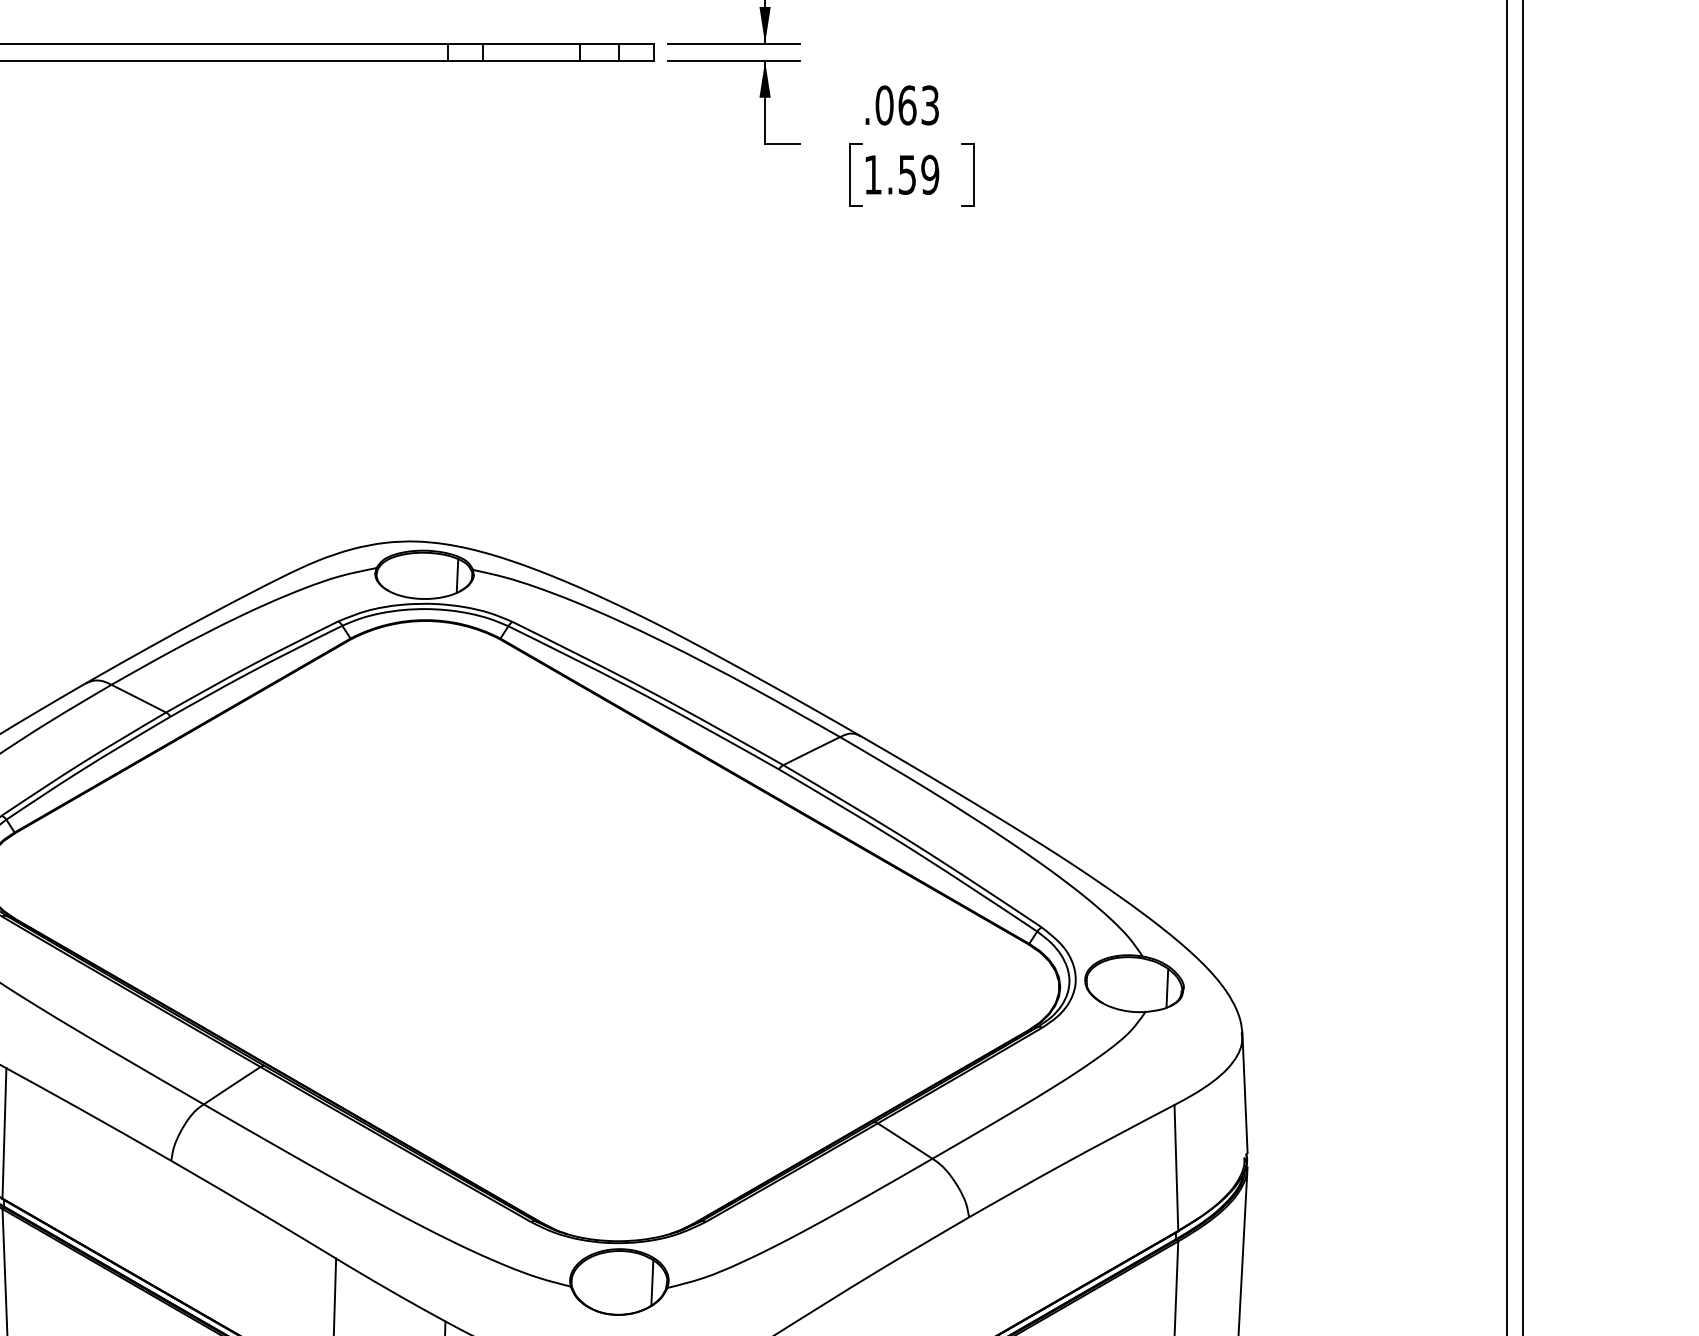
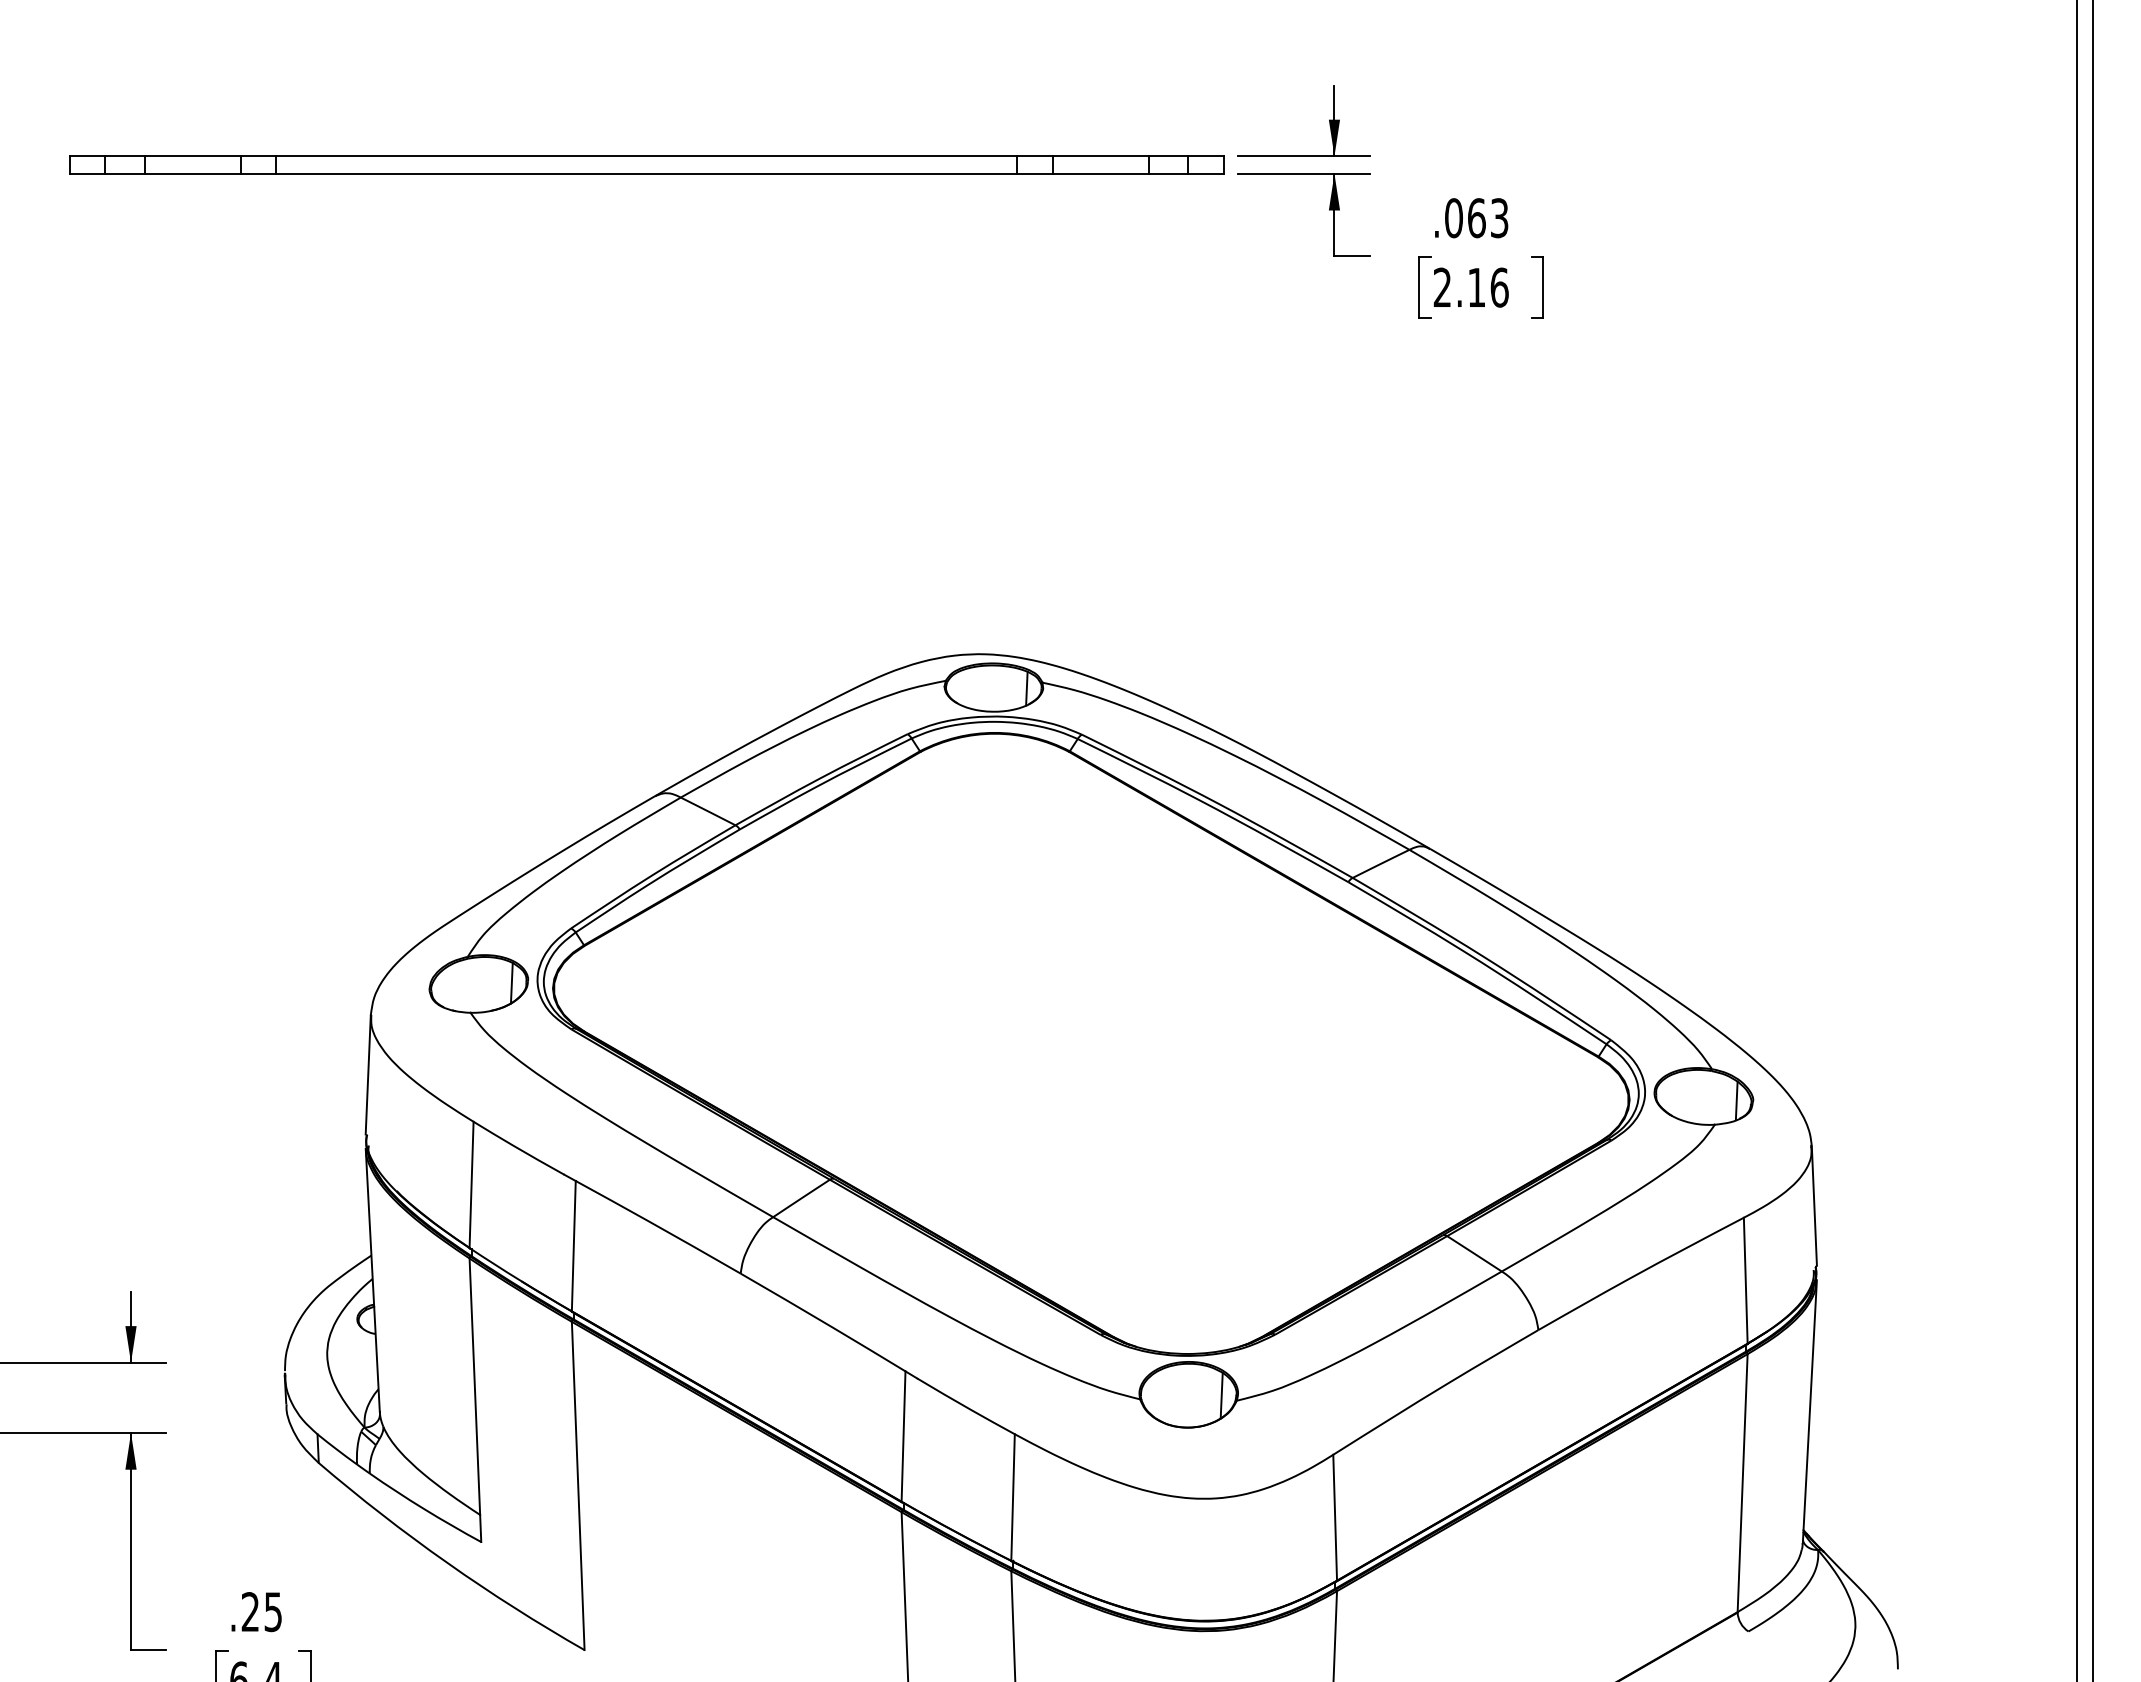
text: (901, 174) -> (1470, 287), 1.59 -> 2.16

